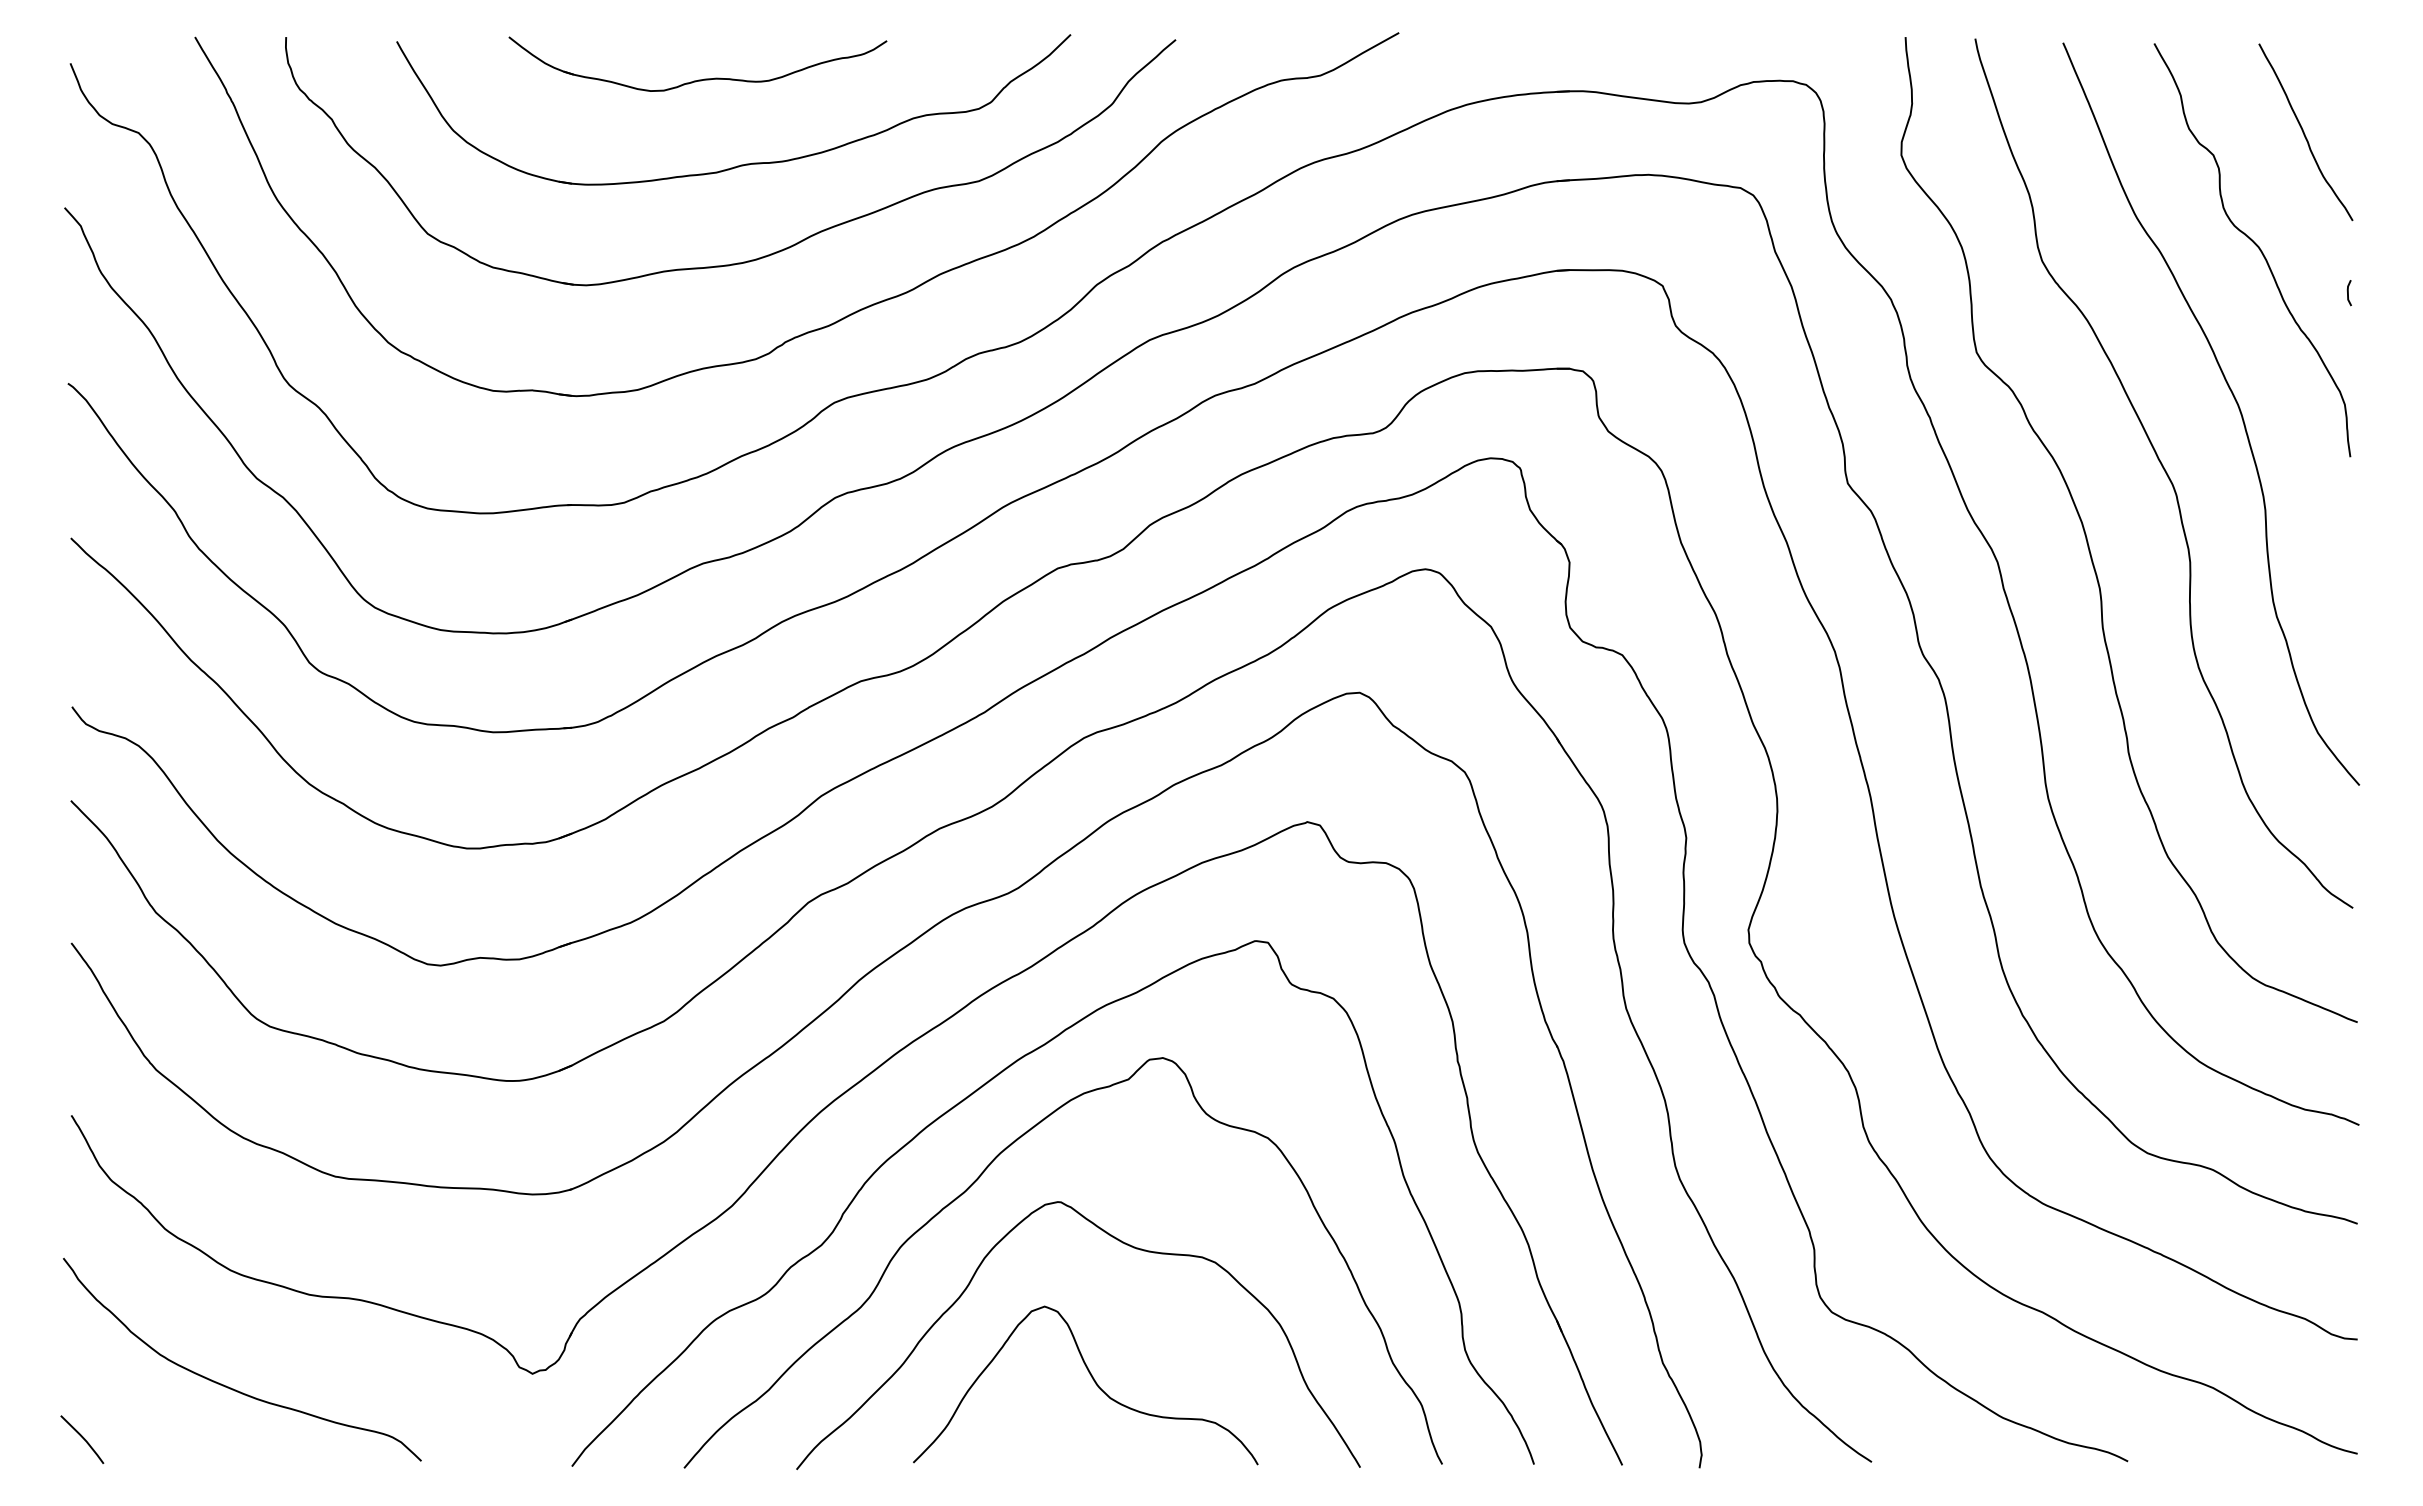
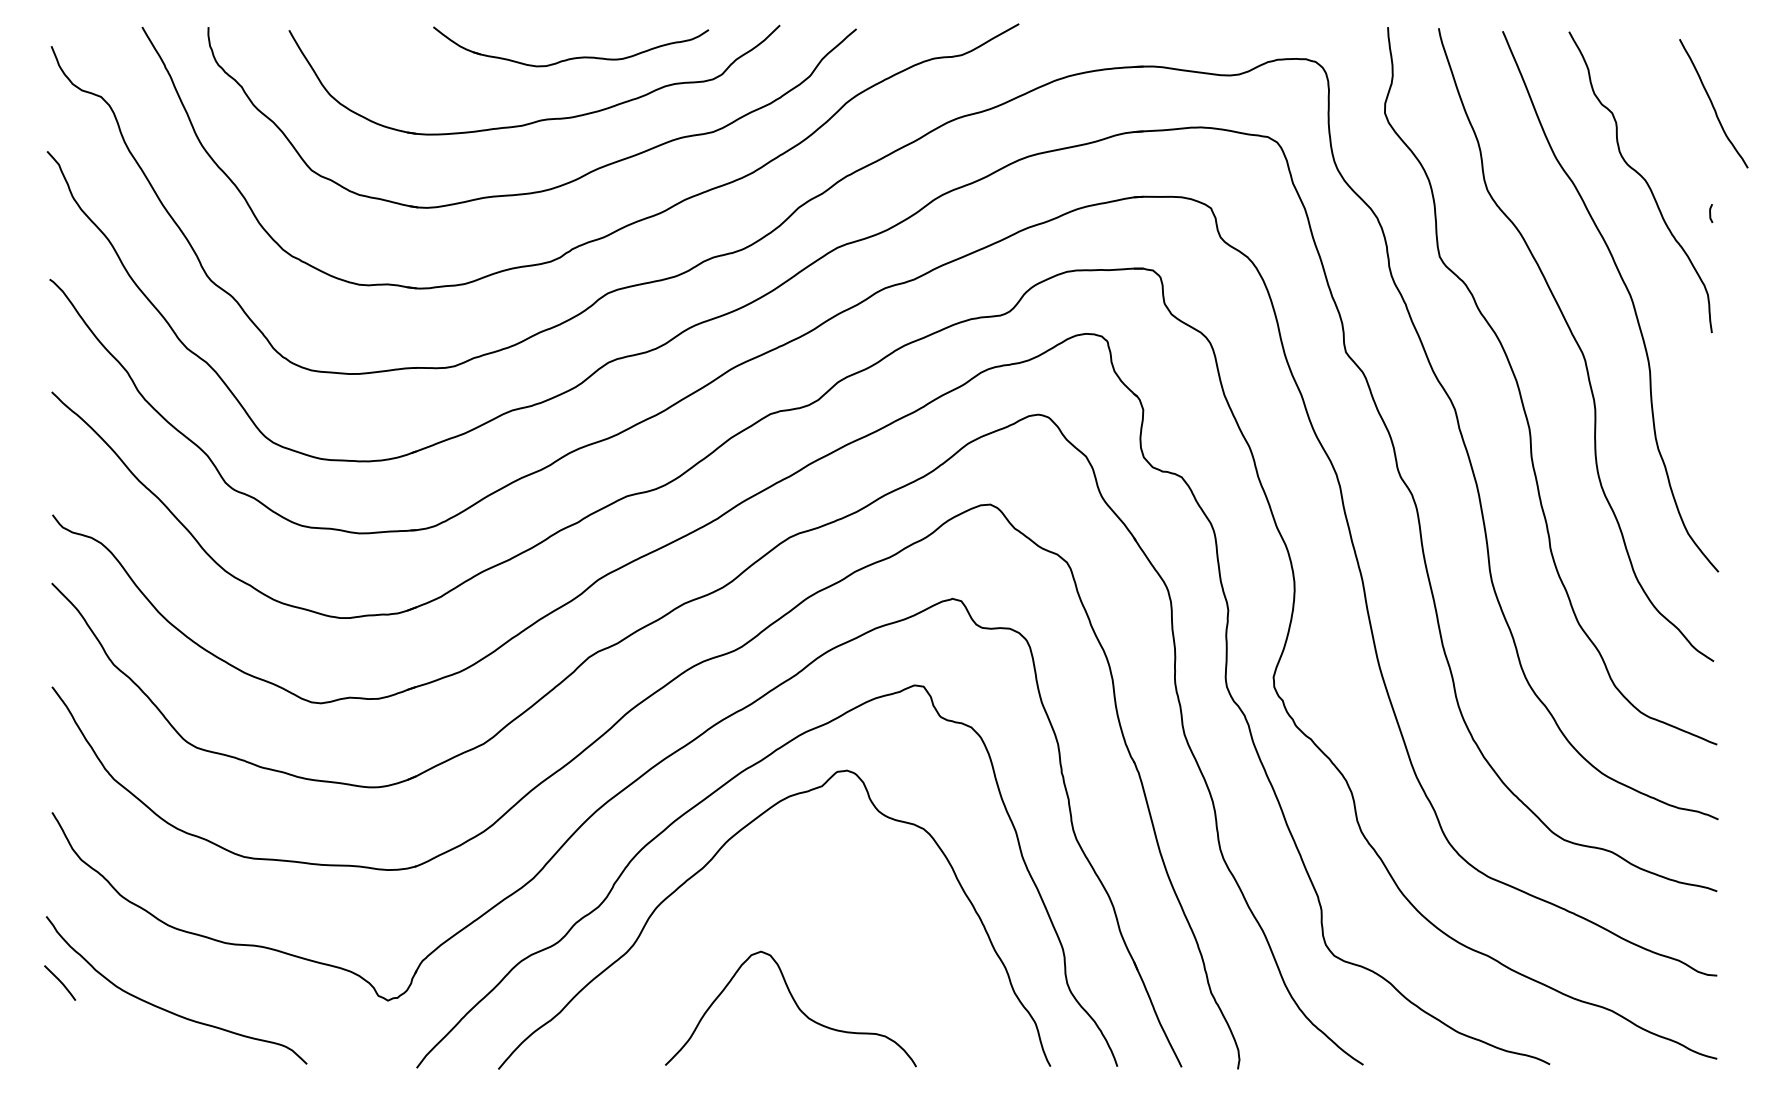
part: (698, 79) -> (571, 57), moved
curve: (2304, 132) -> (1712, 103), moved
curve: (1124, 1244) -> (819, 906), removed
line: (82, 1438) -> (60, 982), moved

